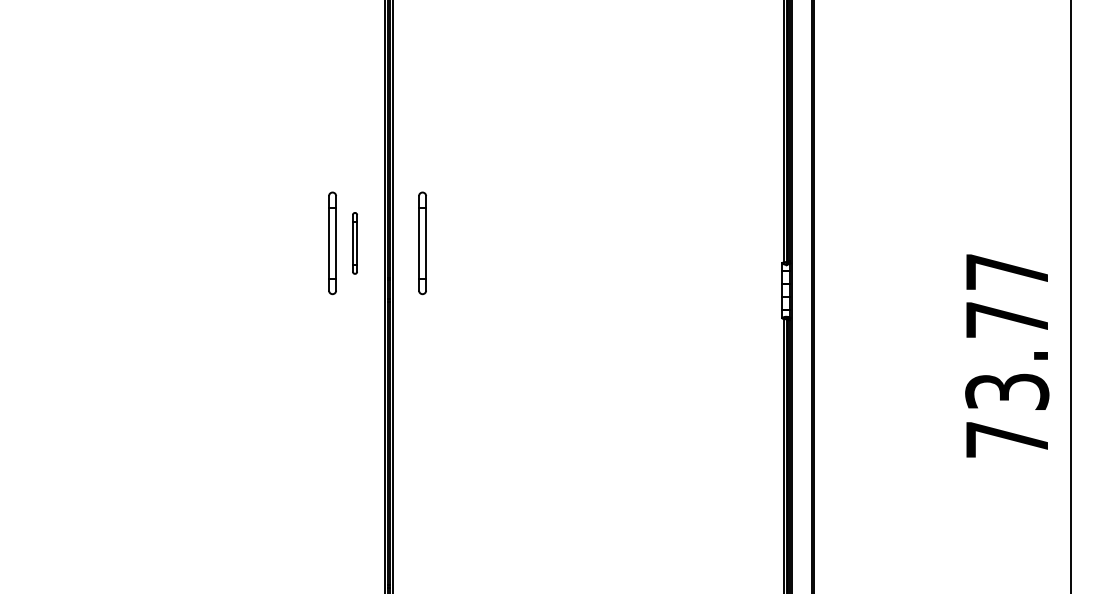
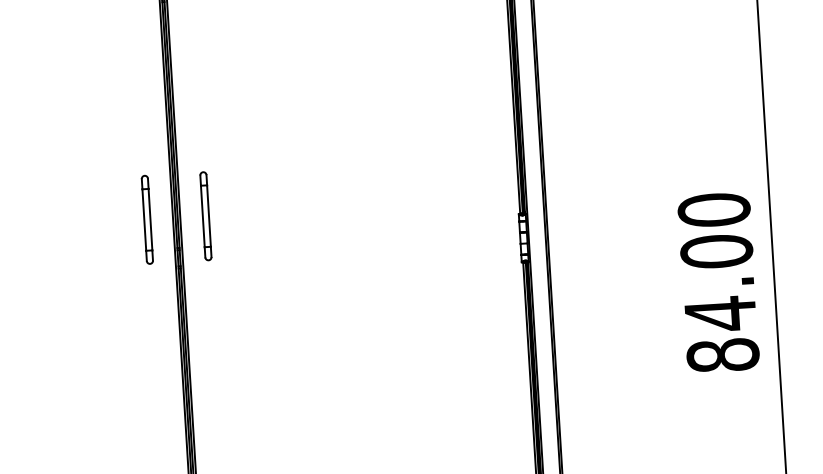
part: (332, 243) -> (127, 221), removed
part: (354, 243) -> (146, 220), size x1.67
text: (1007, 355) -> (718, 282), 73.77 -> 84.00

